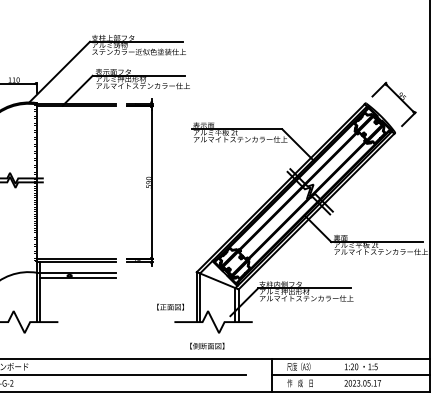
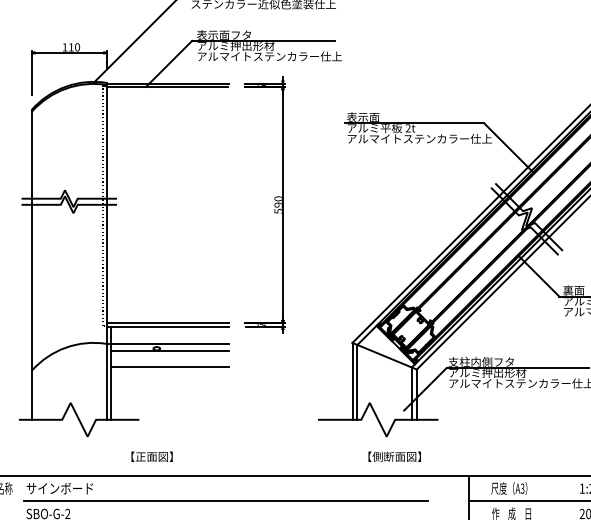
line: (77, 287) -> (168, 366), added
text: (170, 306) -> (151, 455), moved
text: (207, 345) -> (395, 455), moved

